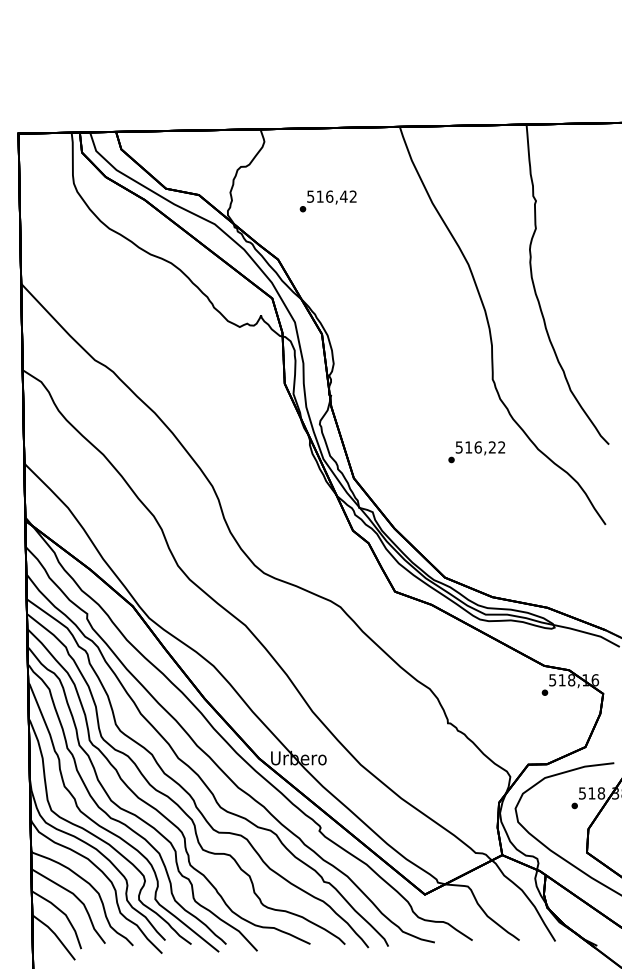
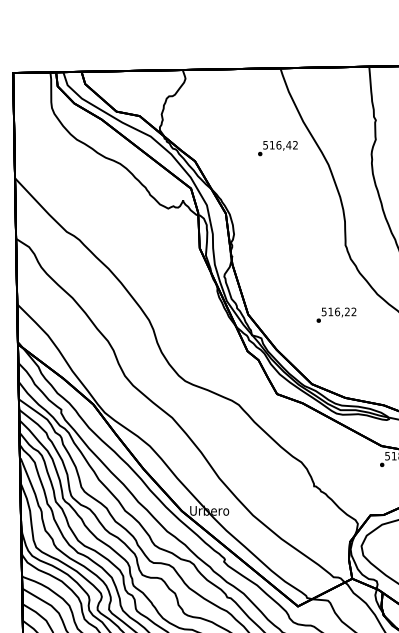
text: (327, 201) -> (277, 148), moved
text: (476, 452) -> (336, 315), moved

